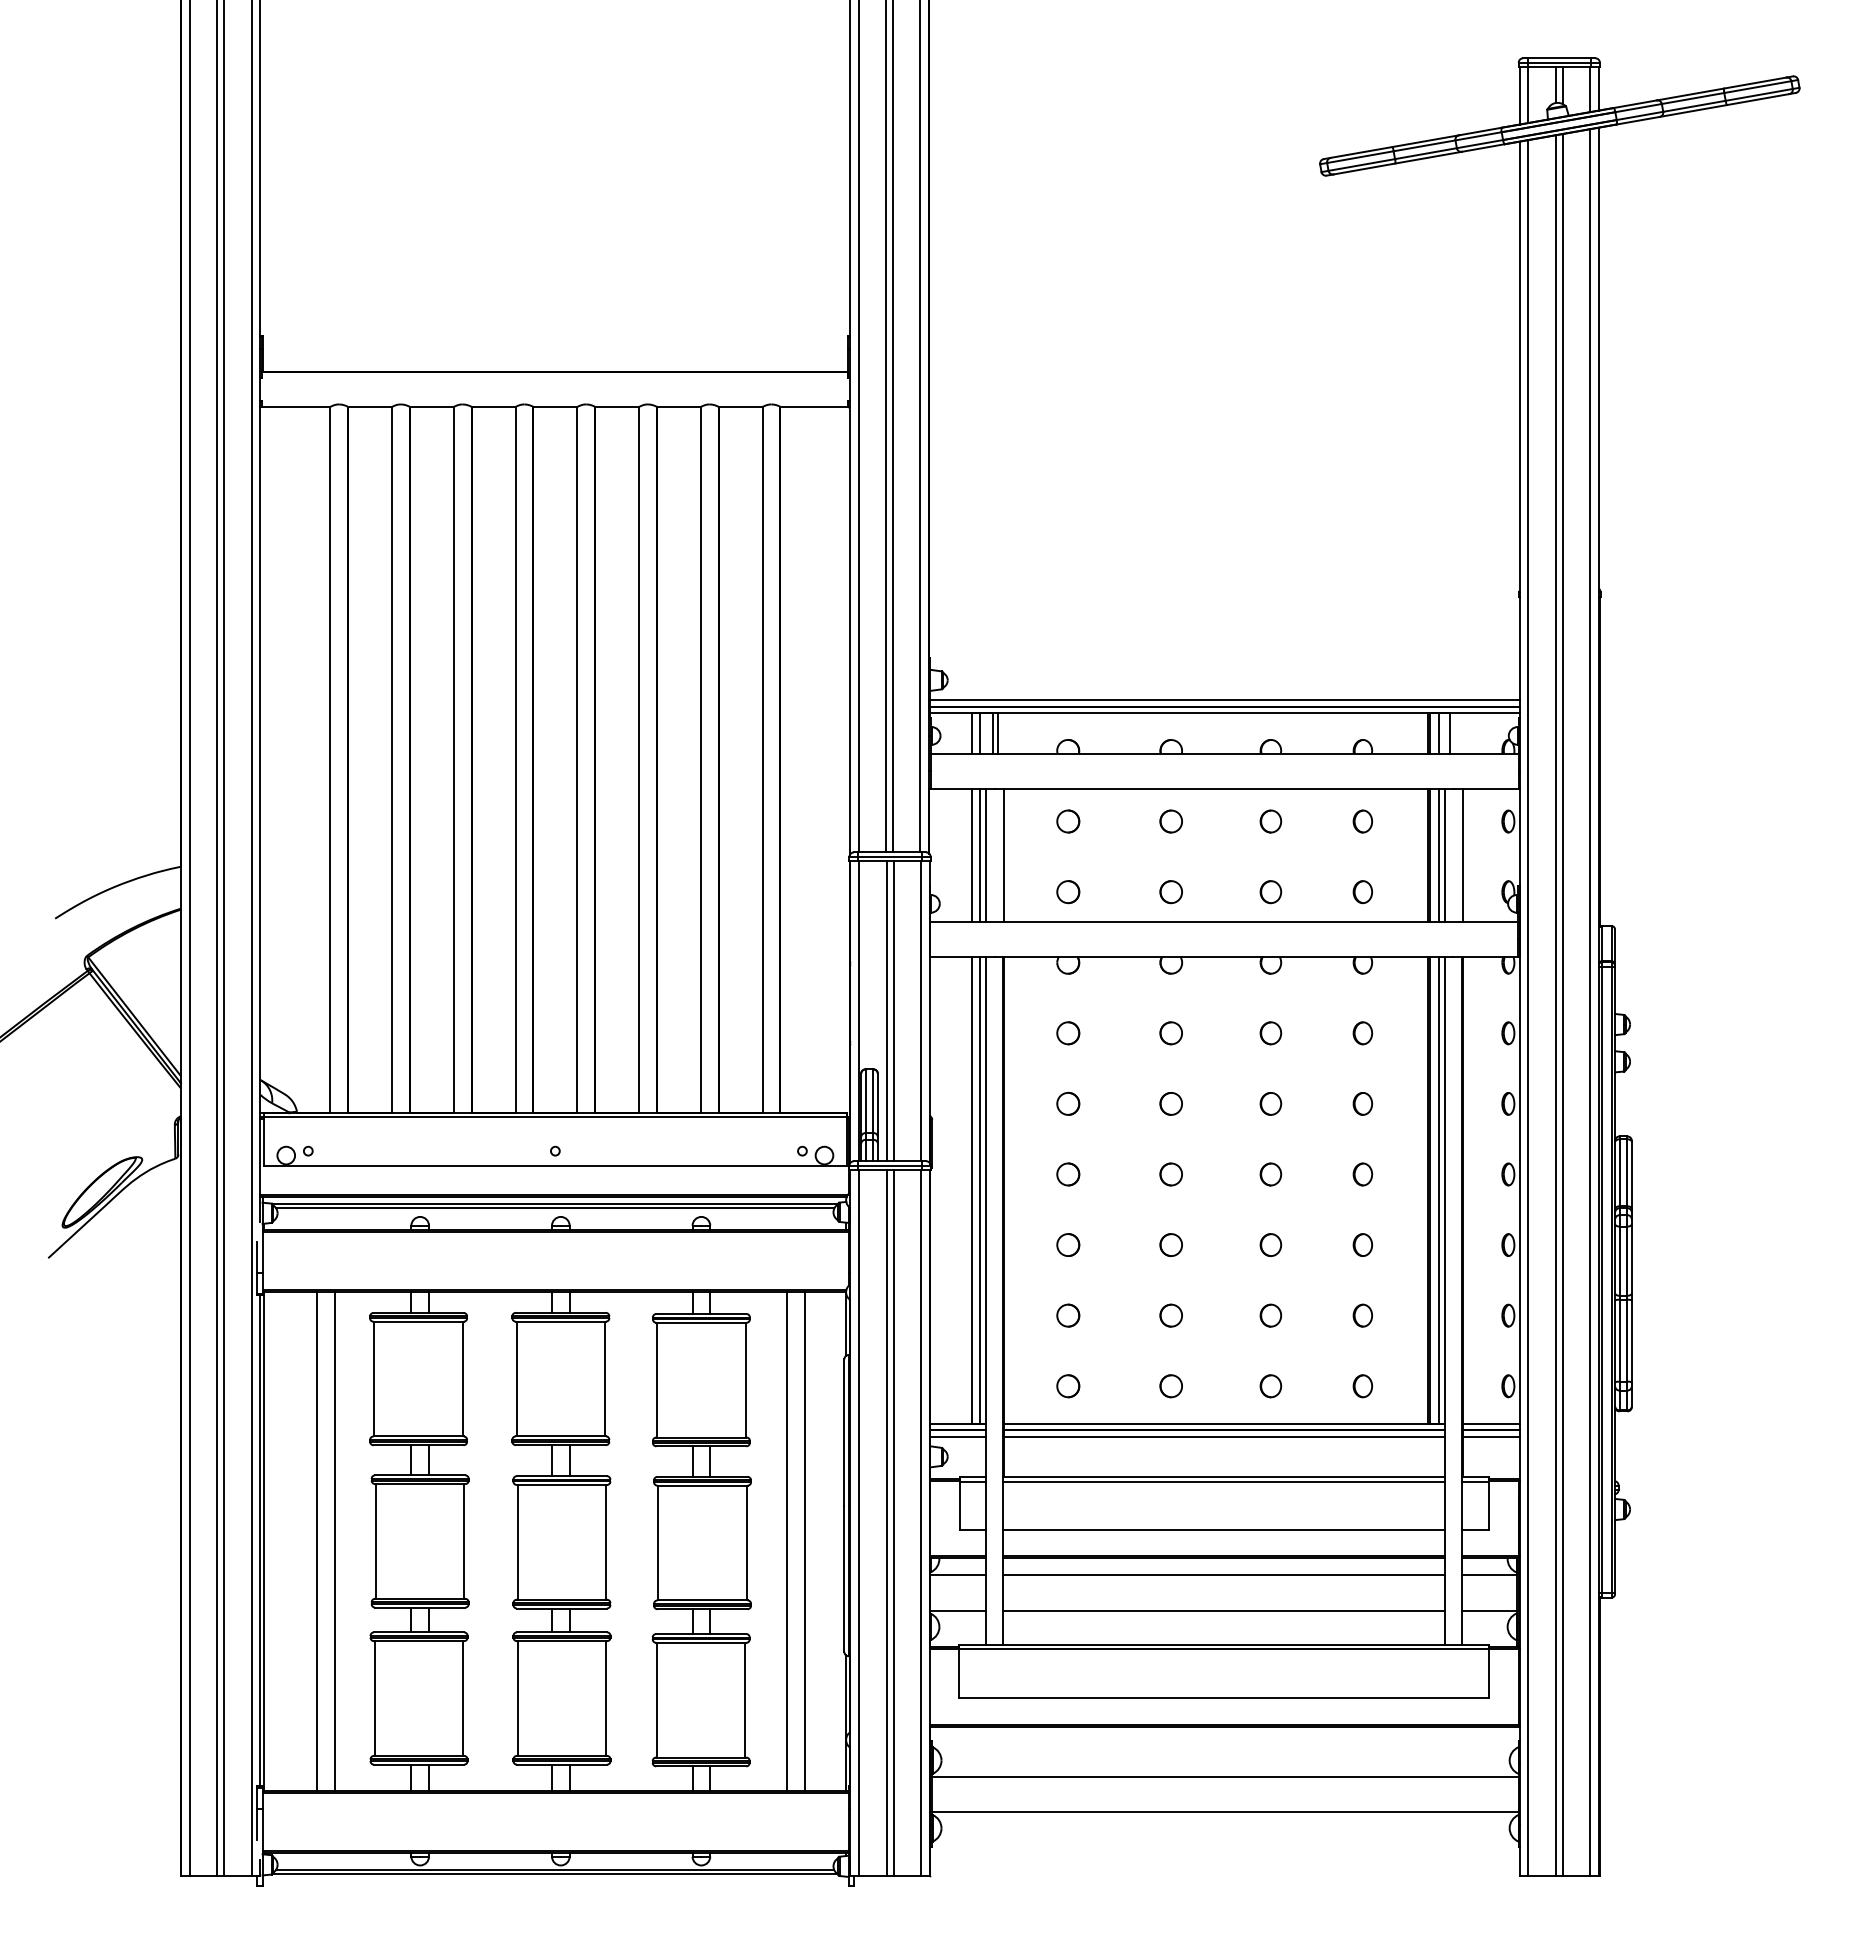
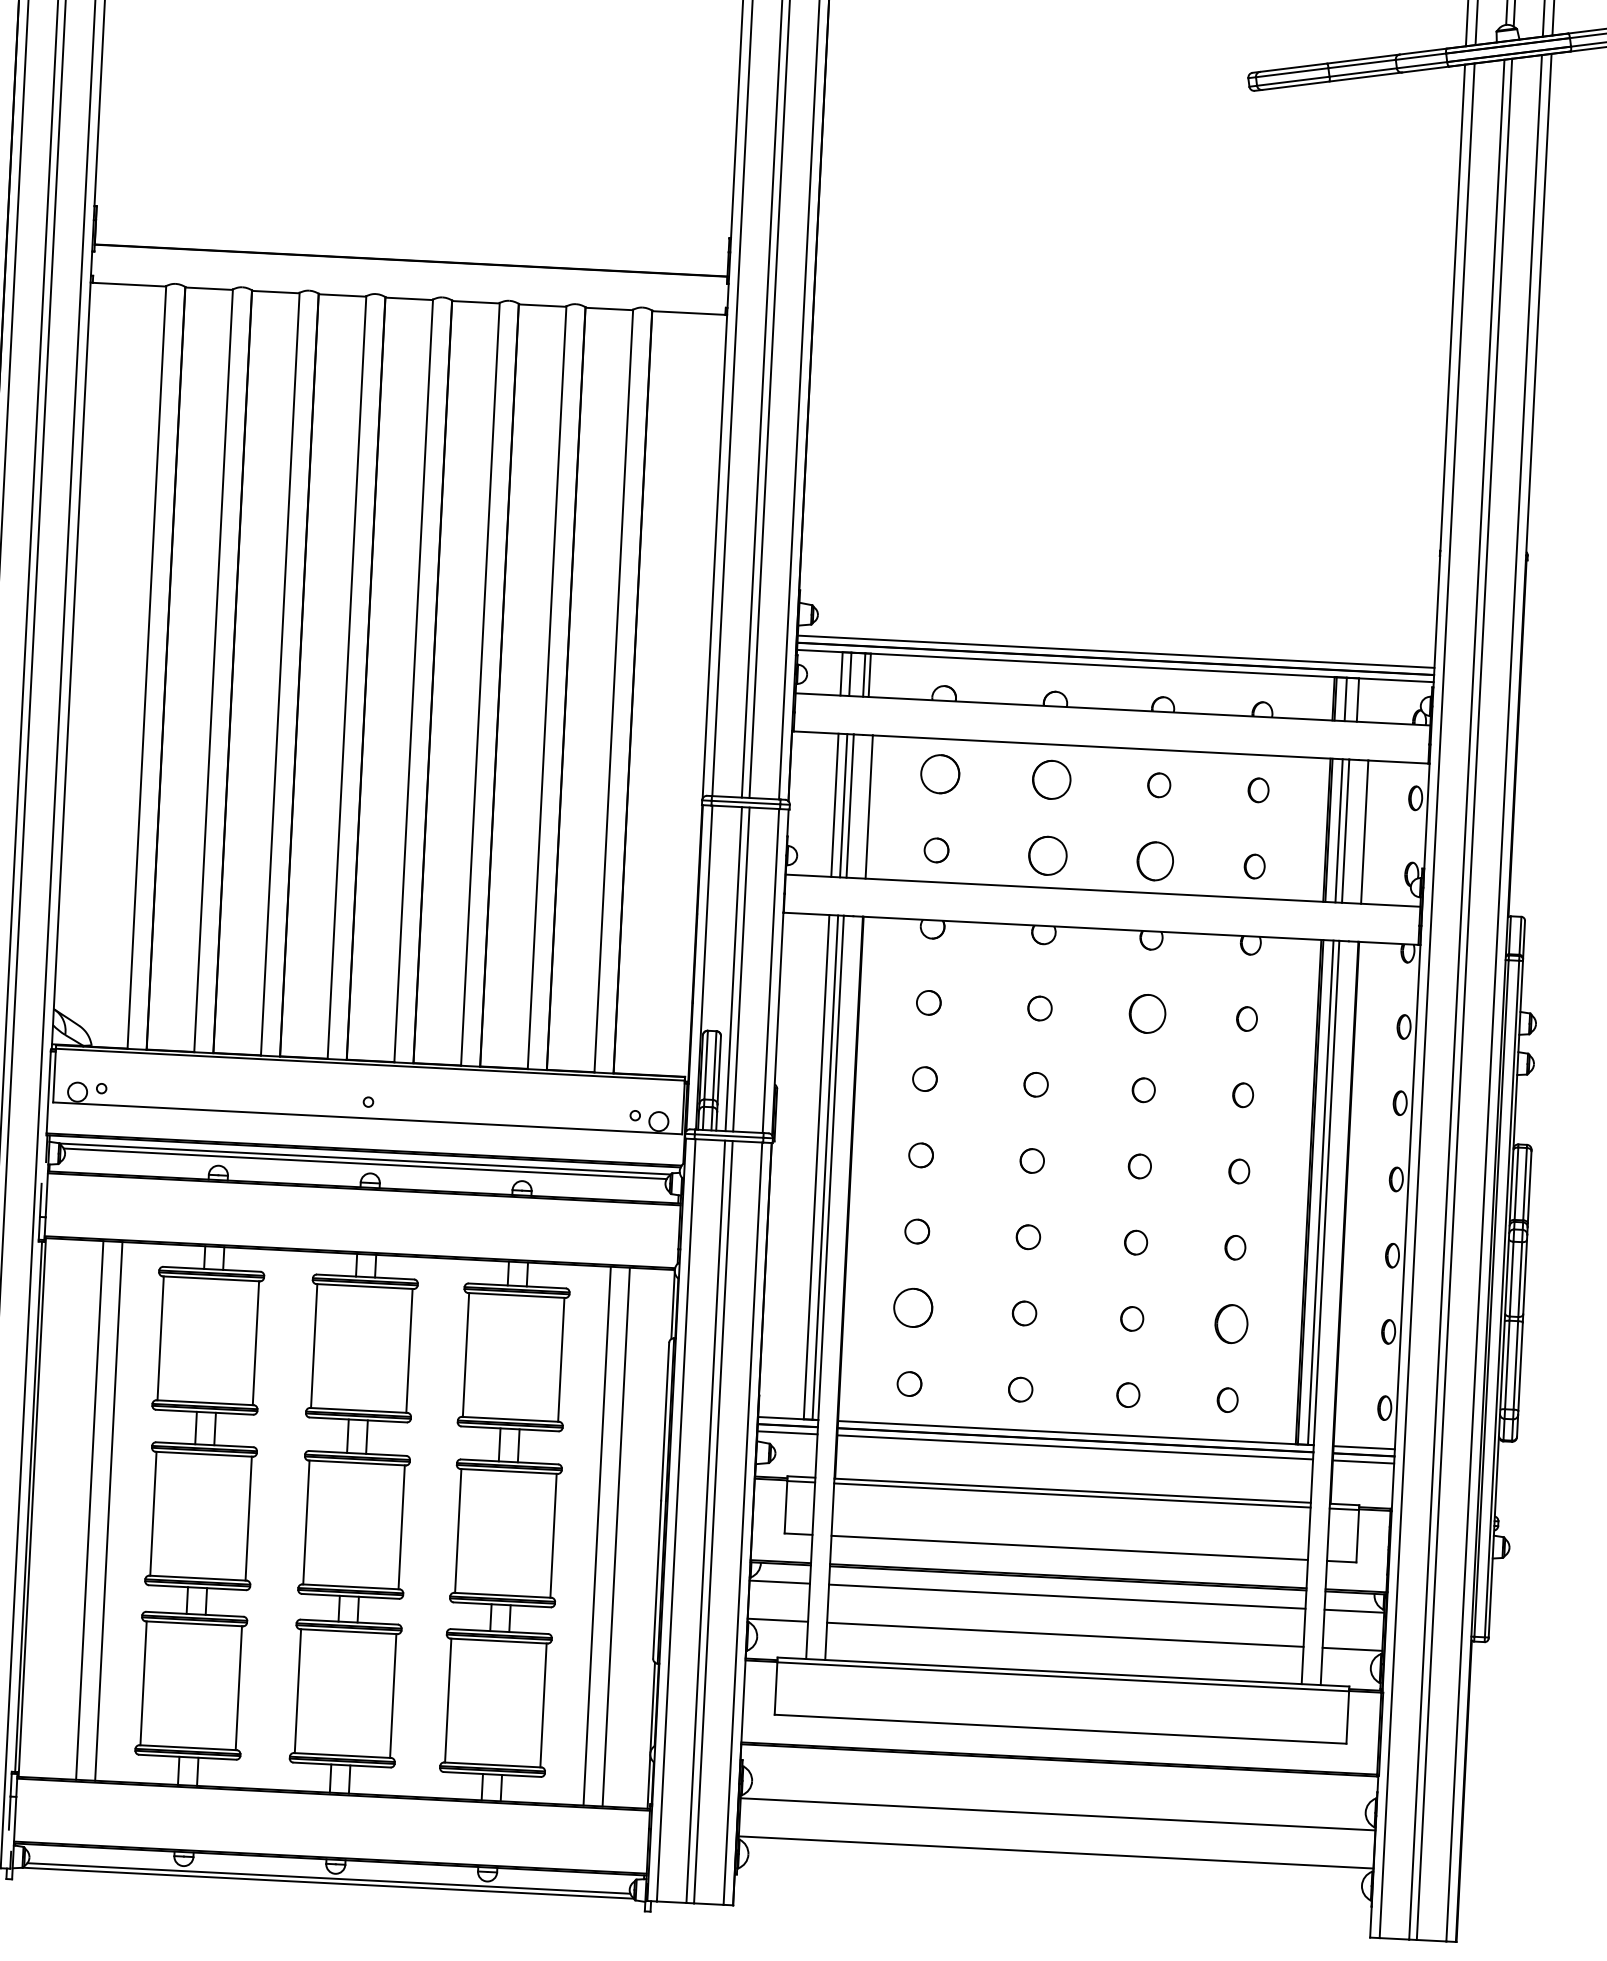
circle: (1068, 821) -> (940, 774), size x1.6
part: (1170, 821) -> (1050, 779), size x1.6
part: (1170, 892) -> (1046, 856), size x1.6
part: (1270, 892) -> (1154, 861), size x1.6
part: (1270, 1033) -> (1147, 1014), size x1.6
circle: (1068, 1315) -> (913, 1307), size x1.6
part: (1362, 1315) -> (1231, 1323), size x1.6

